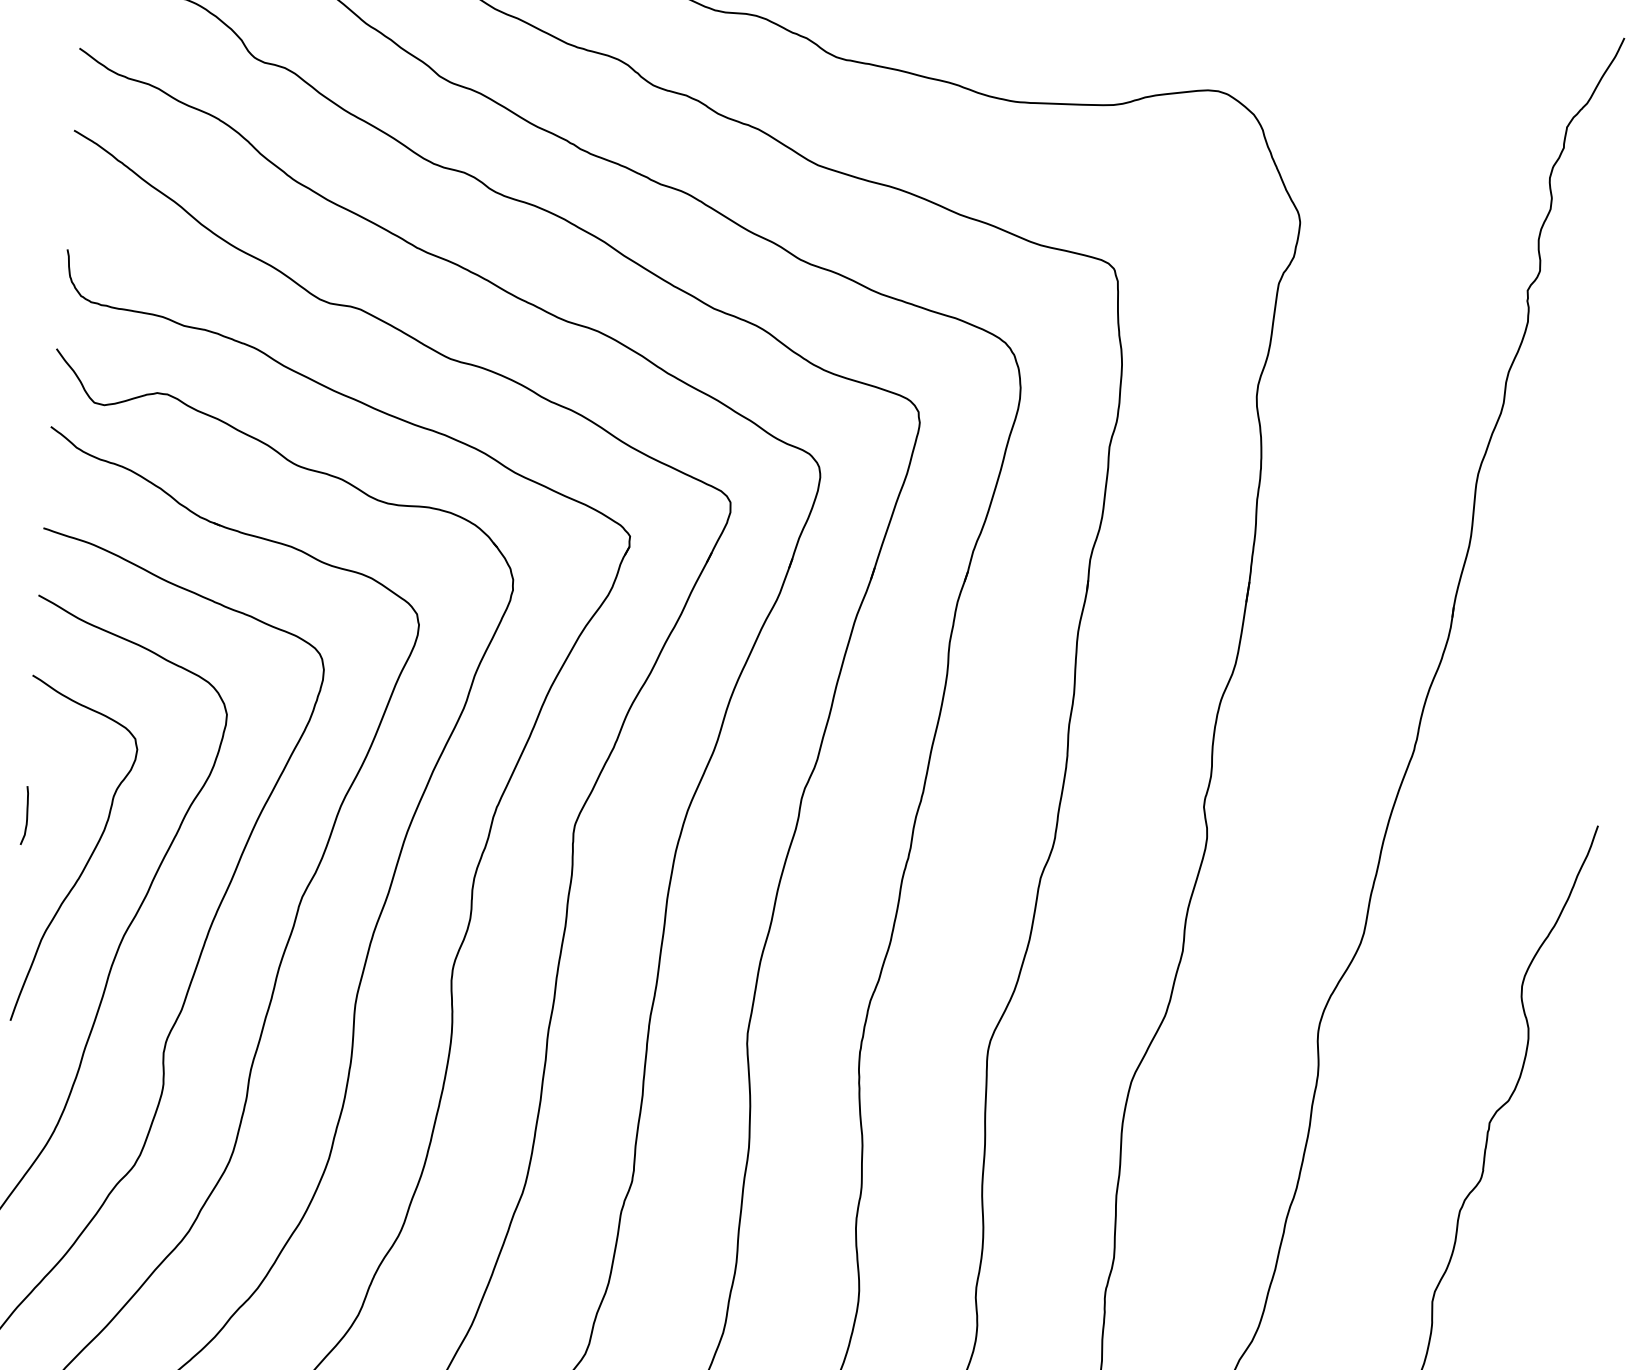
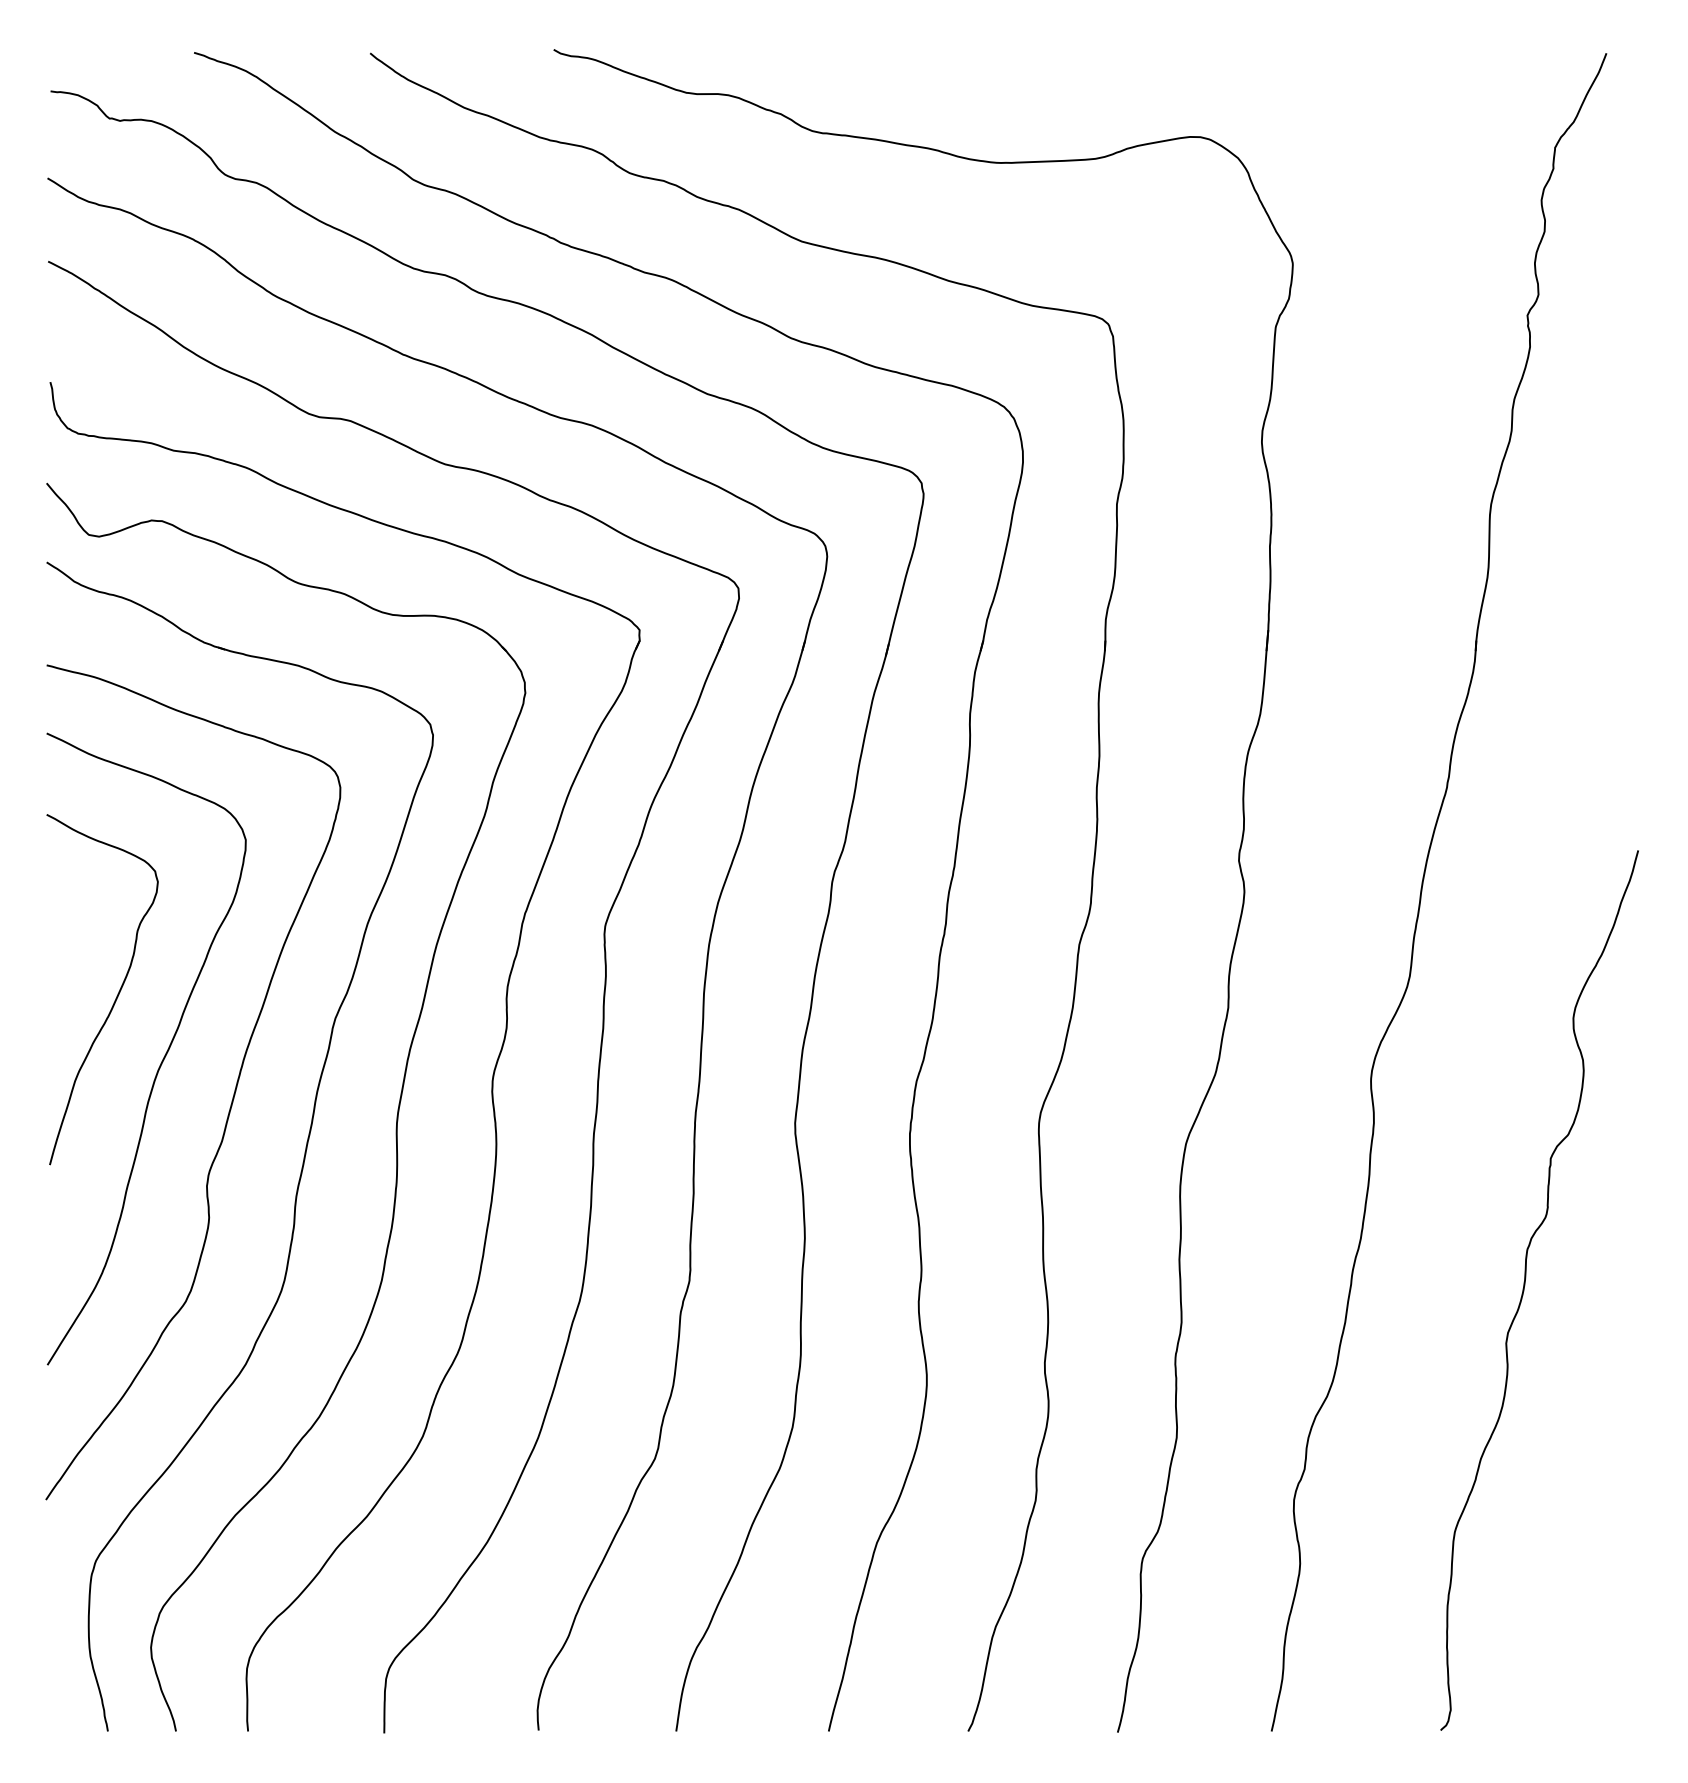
curve: (26, 815) -> (50, 956), removed

